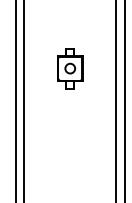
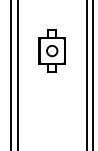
part: (69, 67) -> (51, 50), size x1.43

